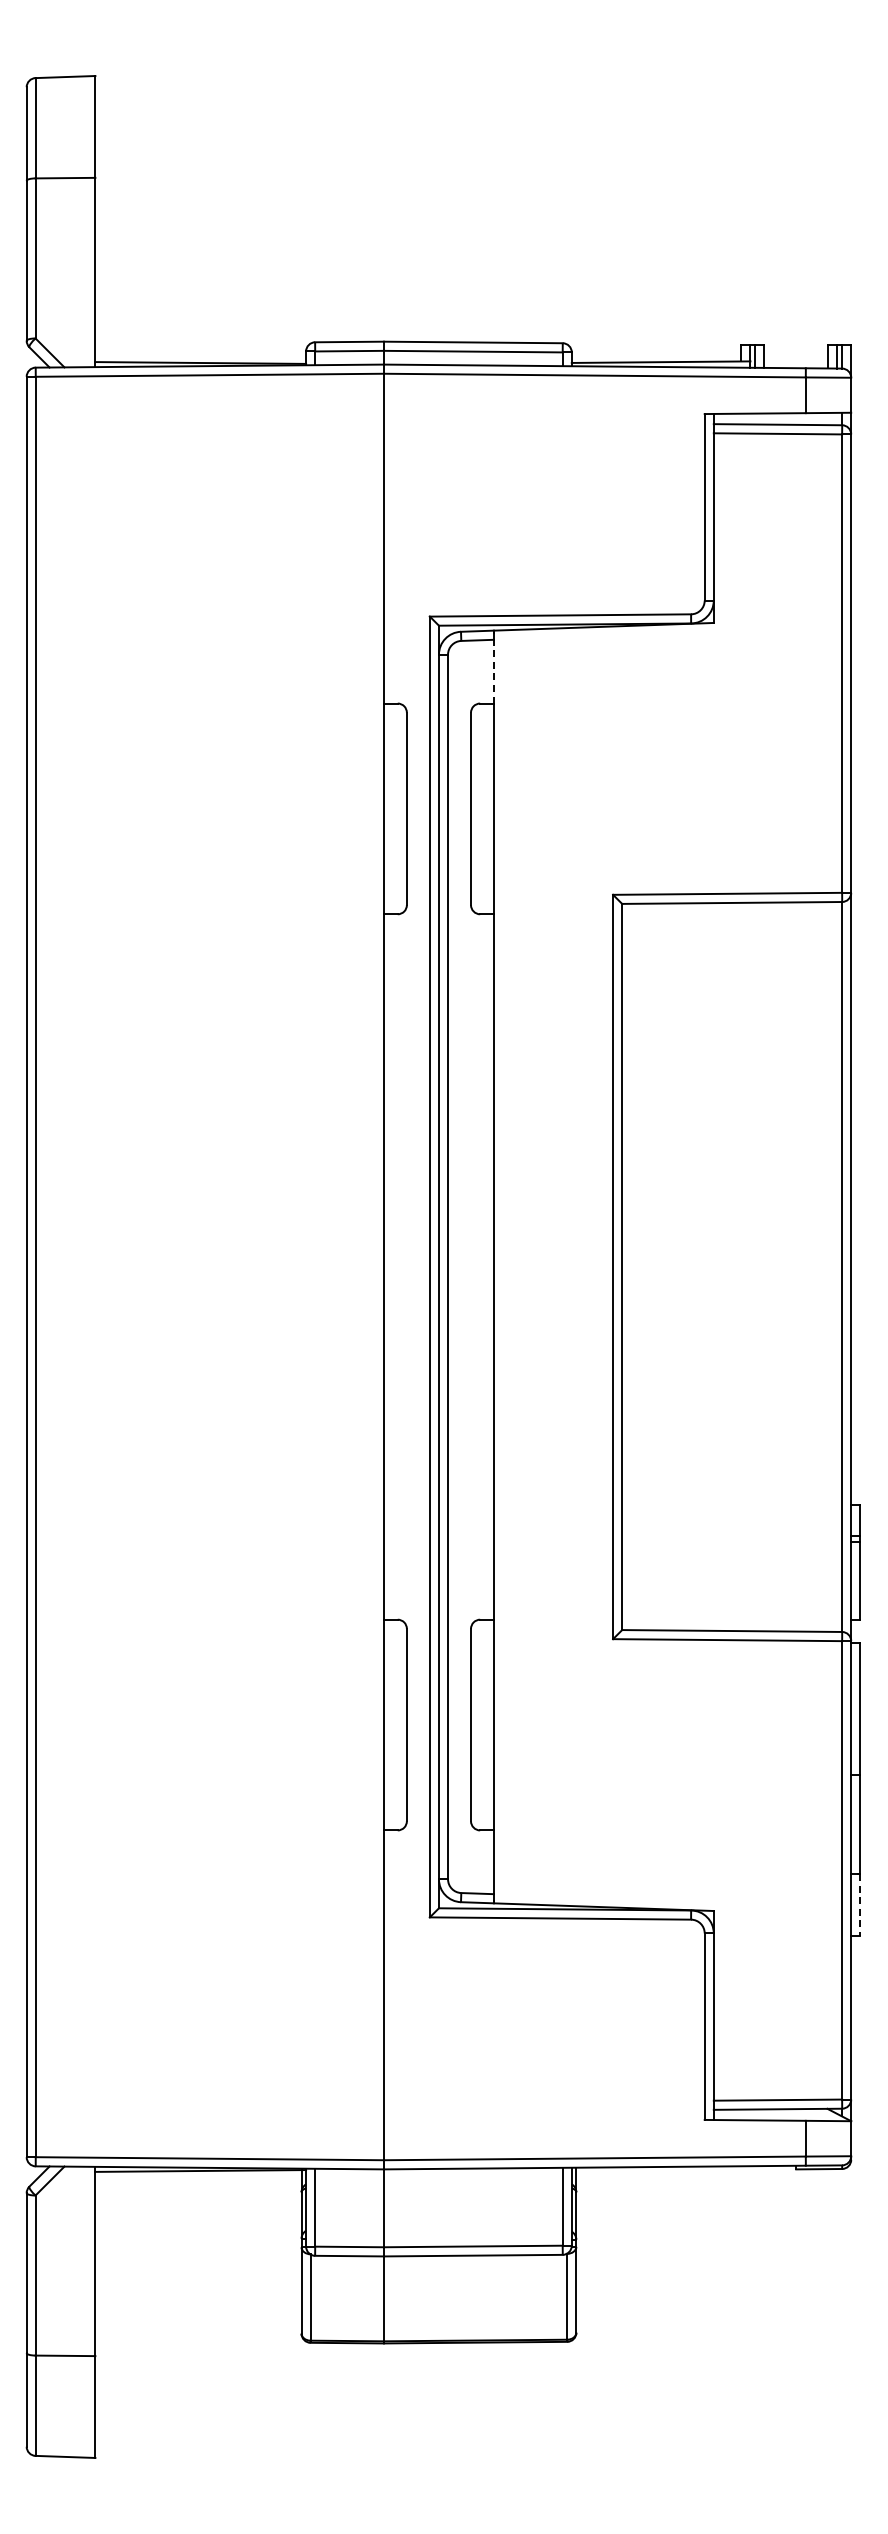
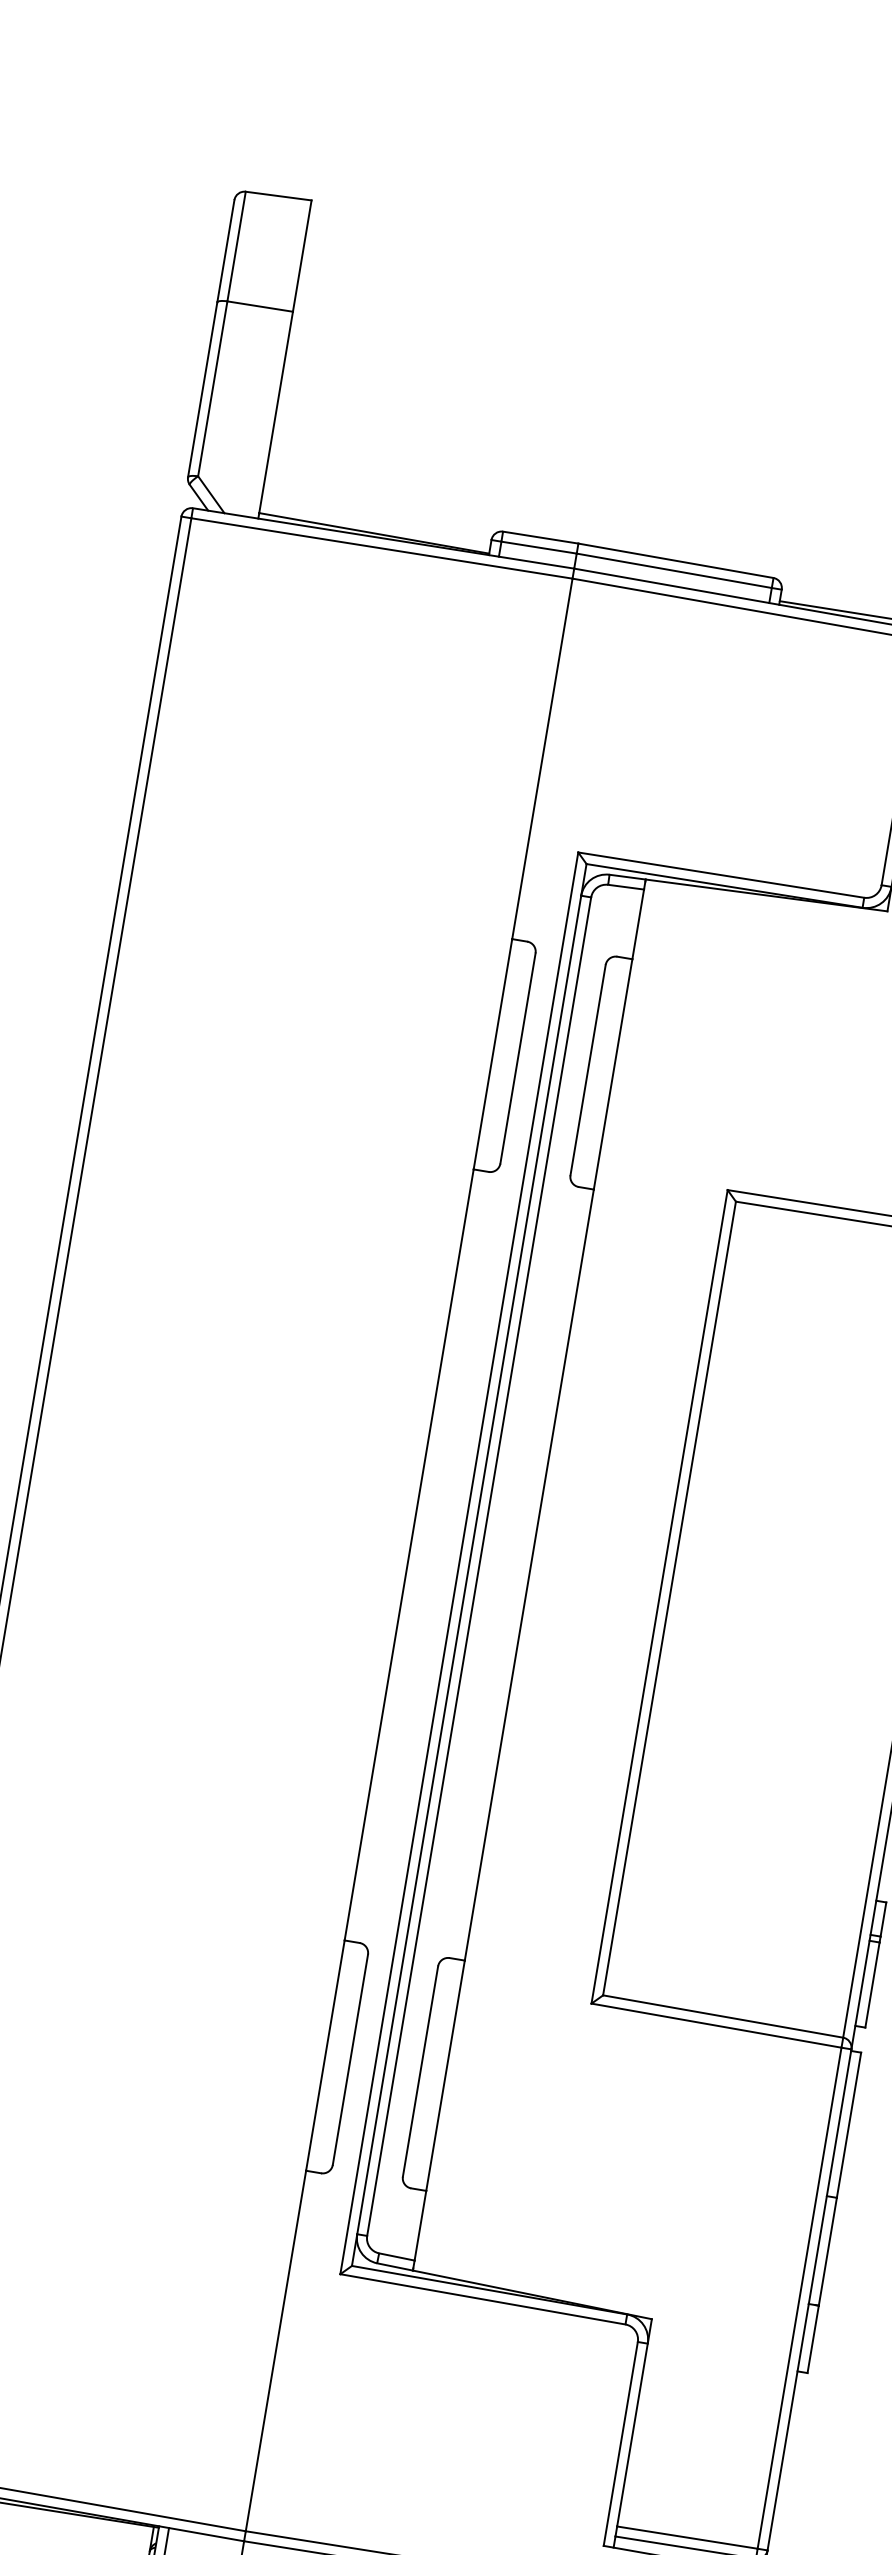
line: (493, 671) -> (637, 924), dashed -> solid
line: (860, 1904) -> (813, 2338), dashed -> solid

